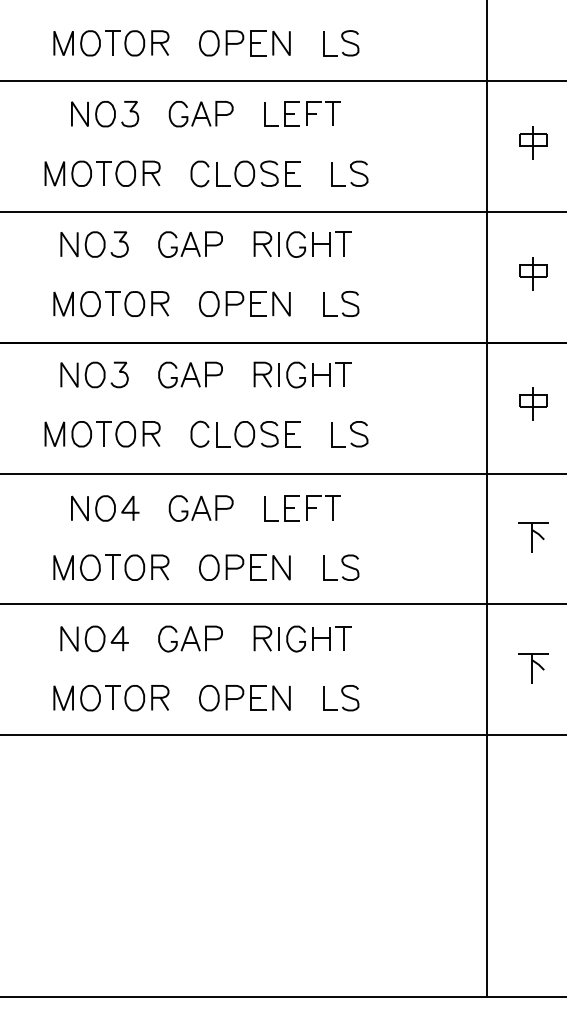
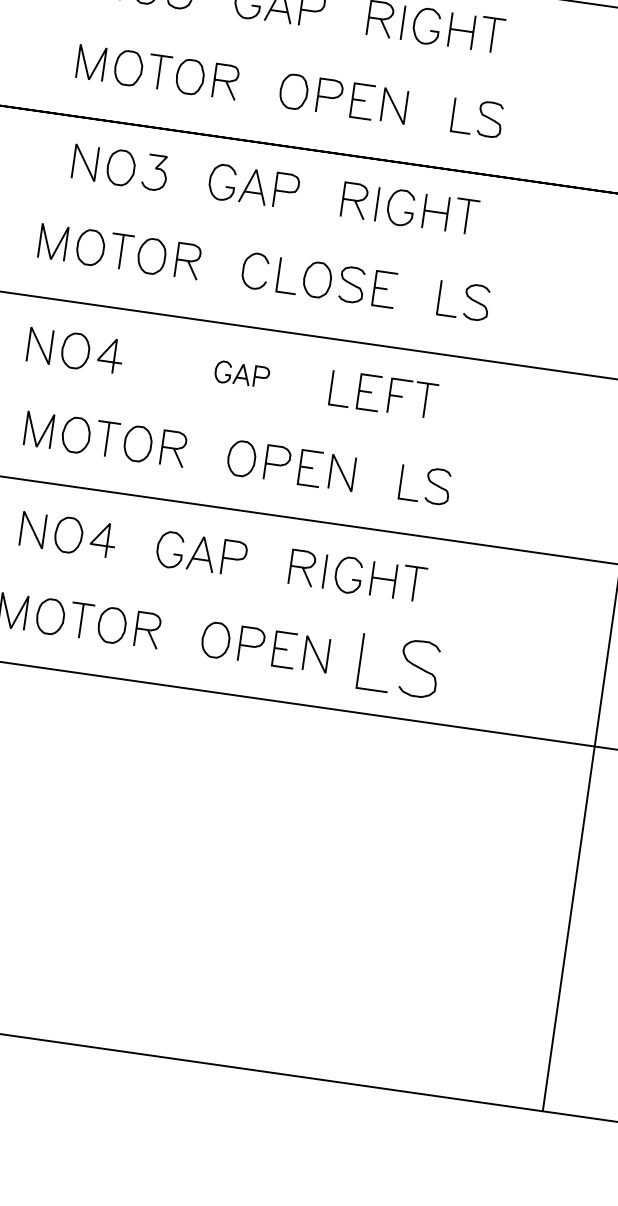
part: (105, 508) -> (75, 350), moved
part: (200, 508) -> (241, 374), size x0.6
part: (341, 698) -> (399, 666), size x1.6

